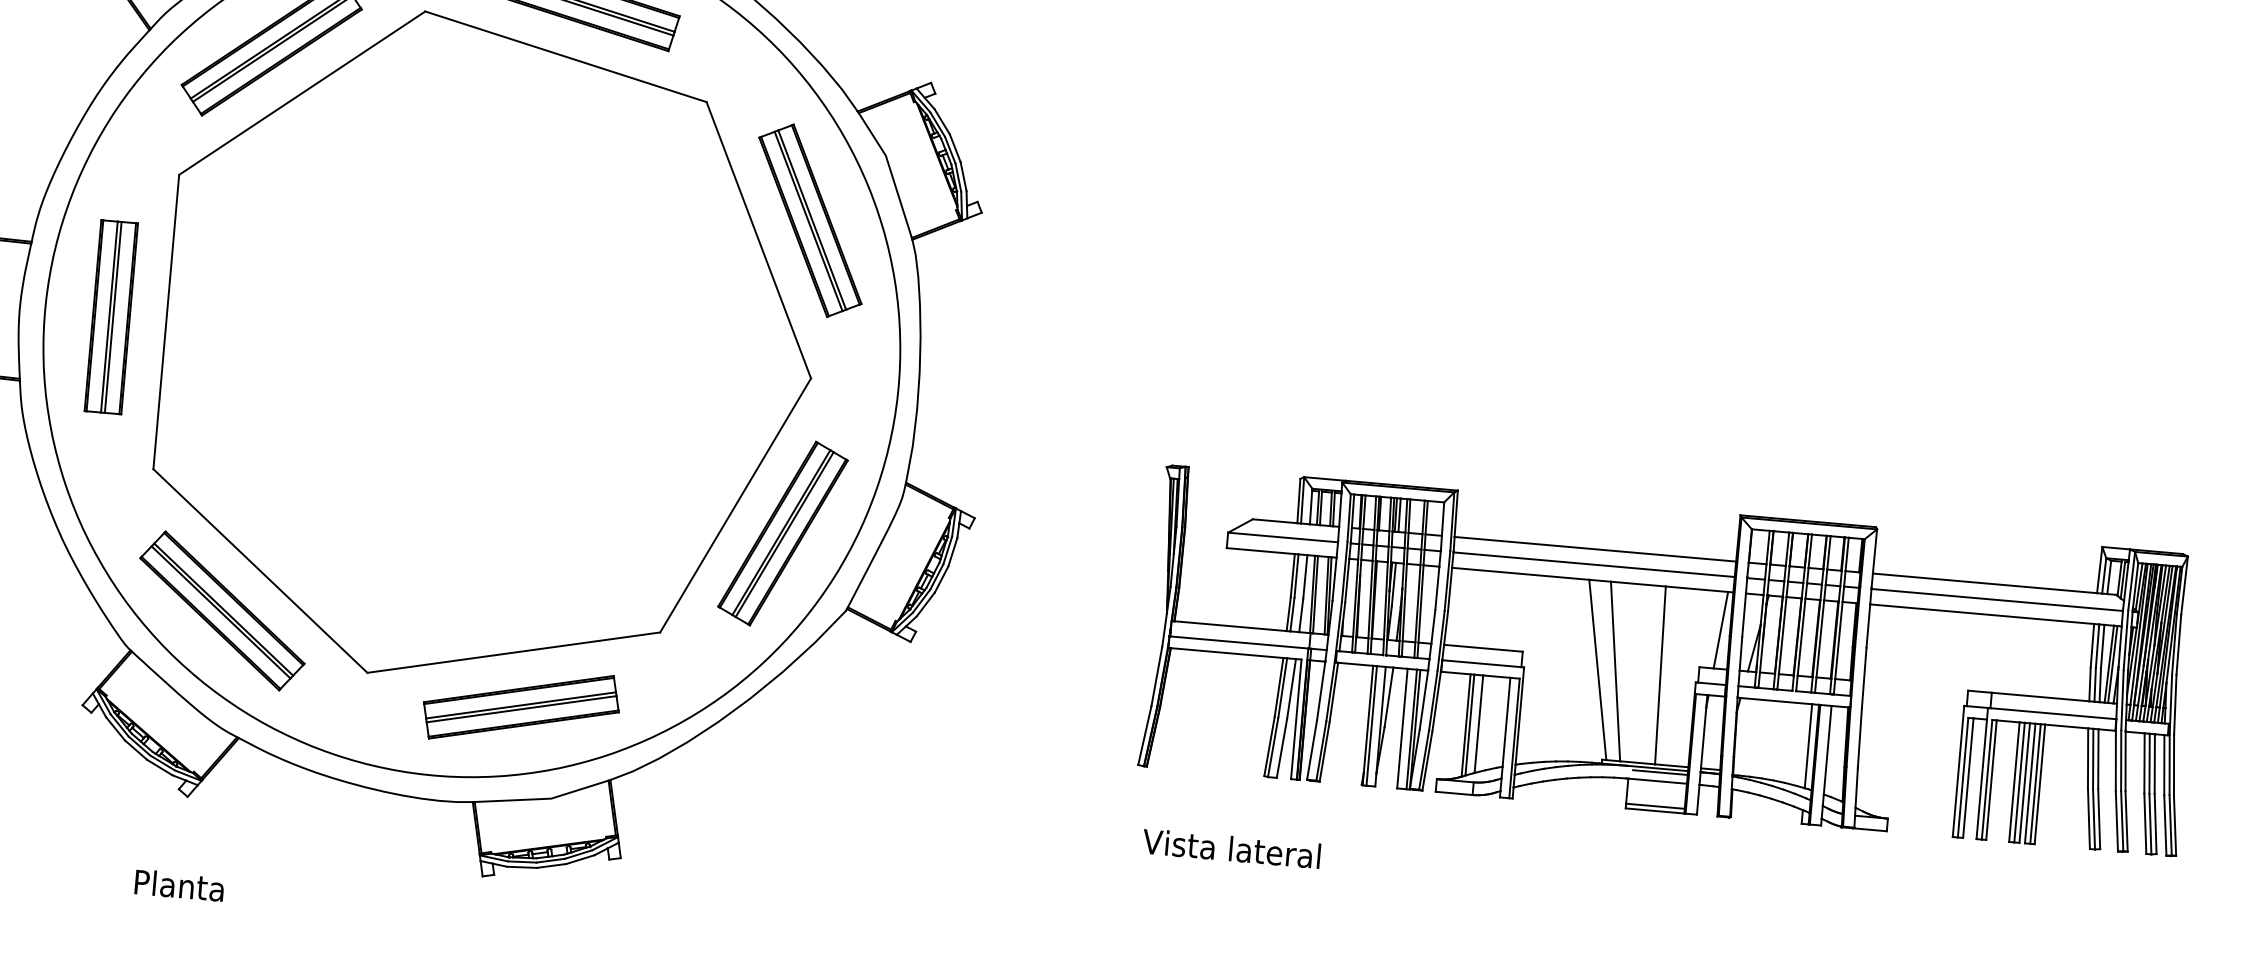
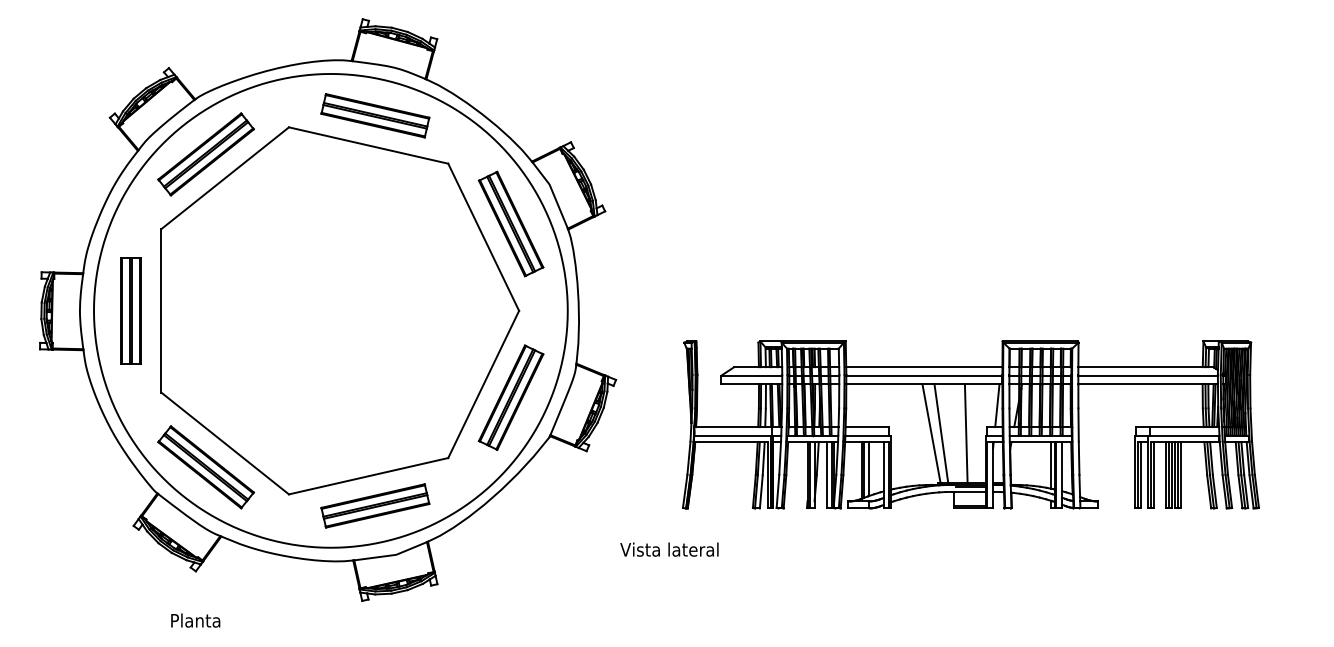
part: (1669, 659) -> (970, 424), moved
text: (1231, 848) -> (669, 549), moved

